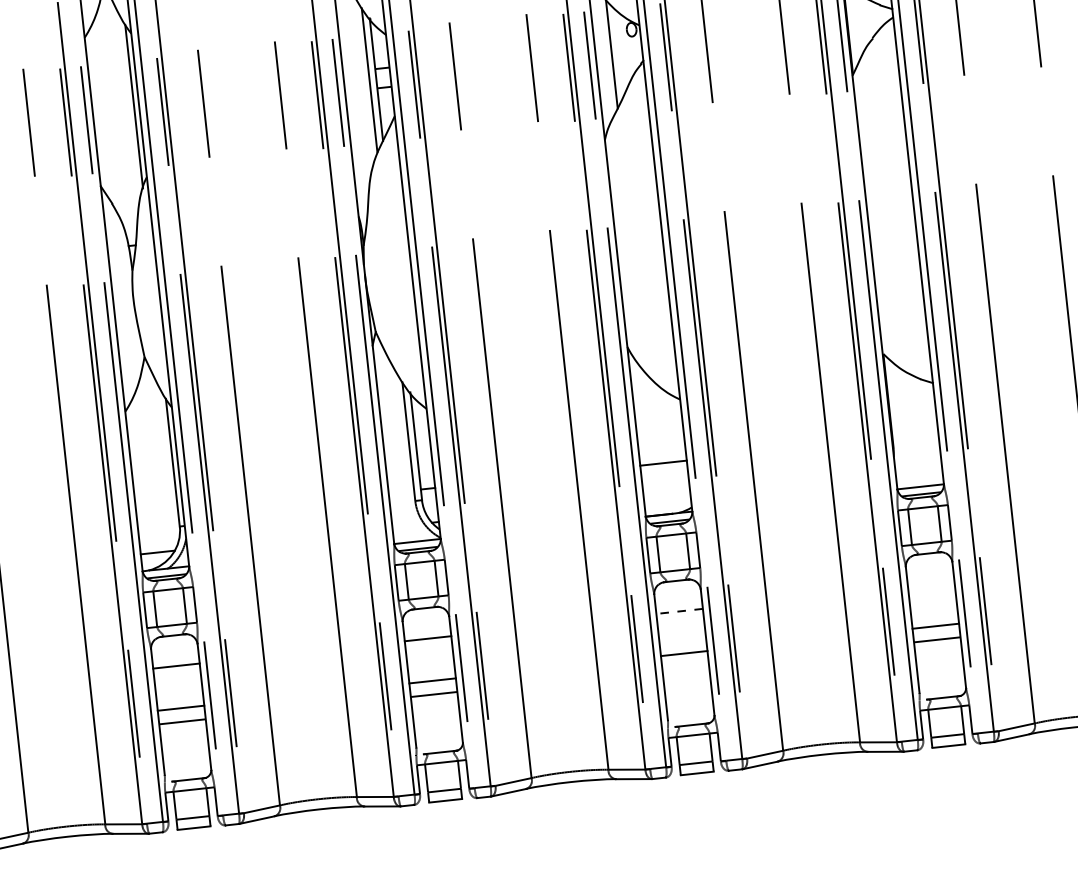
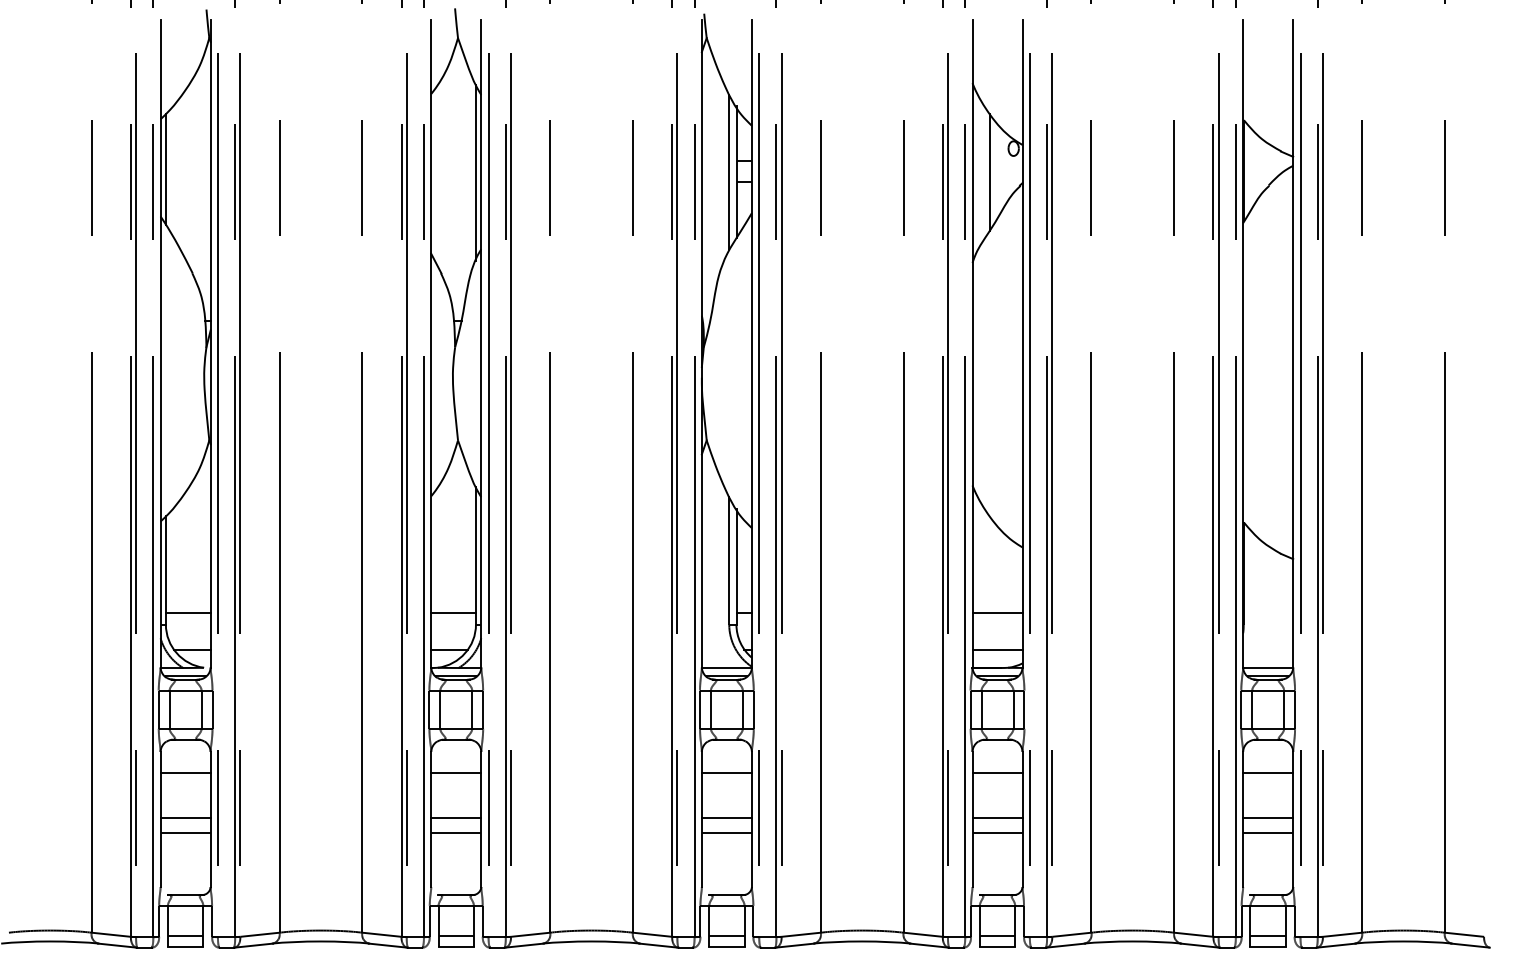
line: (667, 496) -> (997, 649), added
line: (157, 518) -> (453, 613), added
line: (931, 583) -> (1268, 772), added
line: (679, 611) -> (997, 772), dashed -> solid
line: (685, 667) -> (997, 832), added

